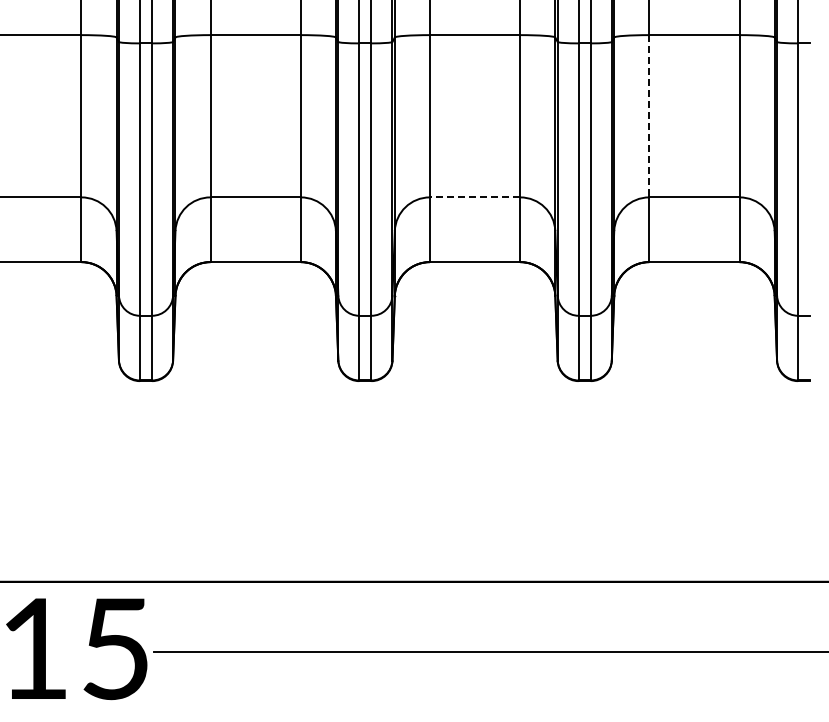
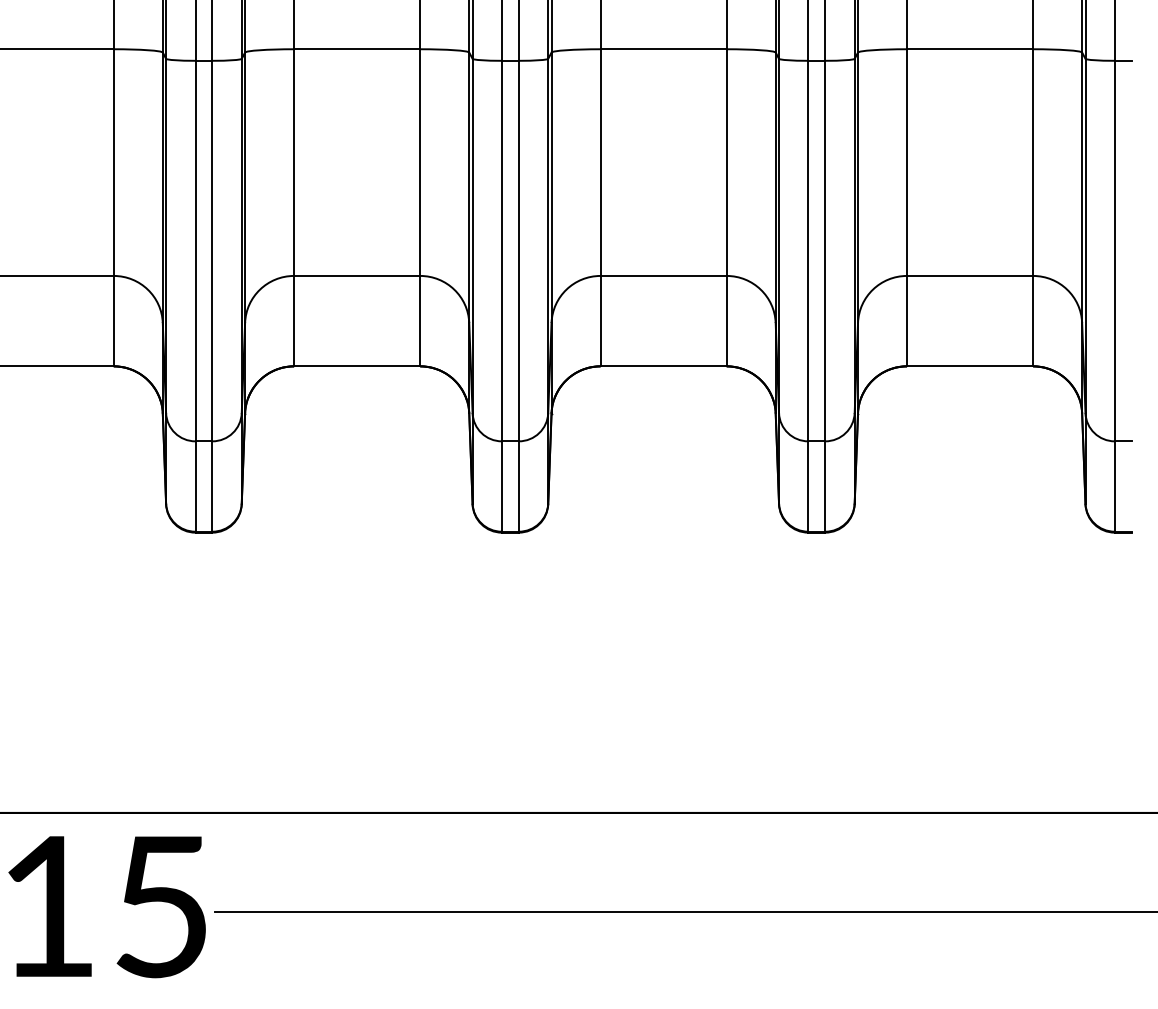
line: (649, 116) -> (907, 162), dashed -> solid
line: (474, 197) -> (662, 276), dashed -> solid

